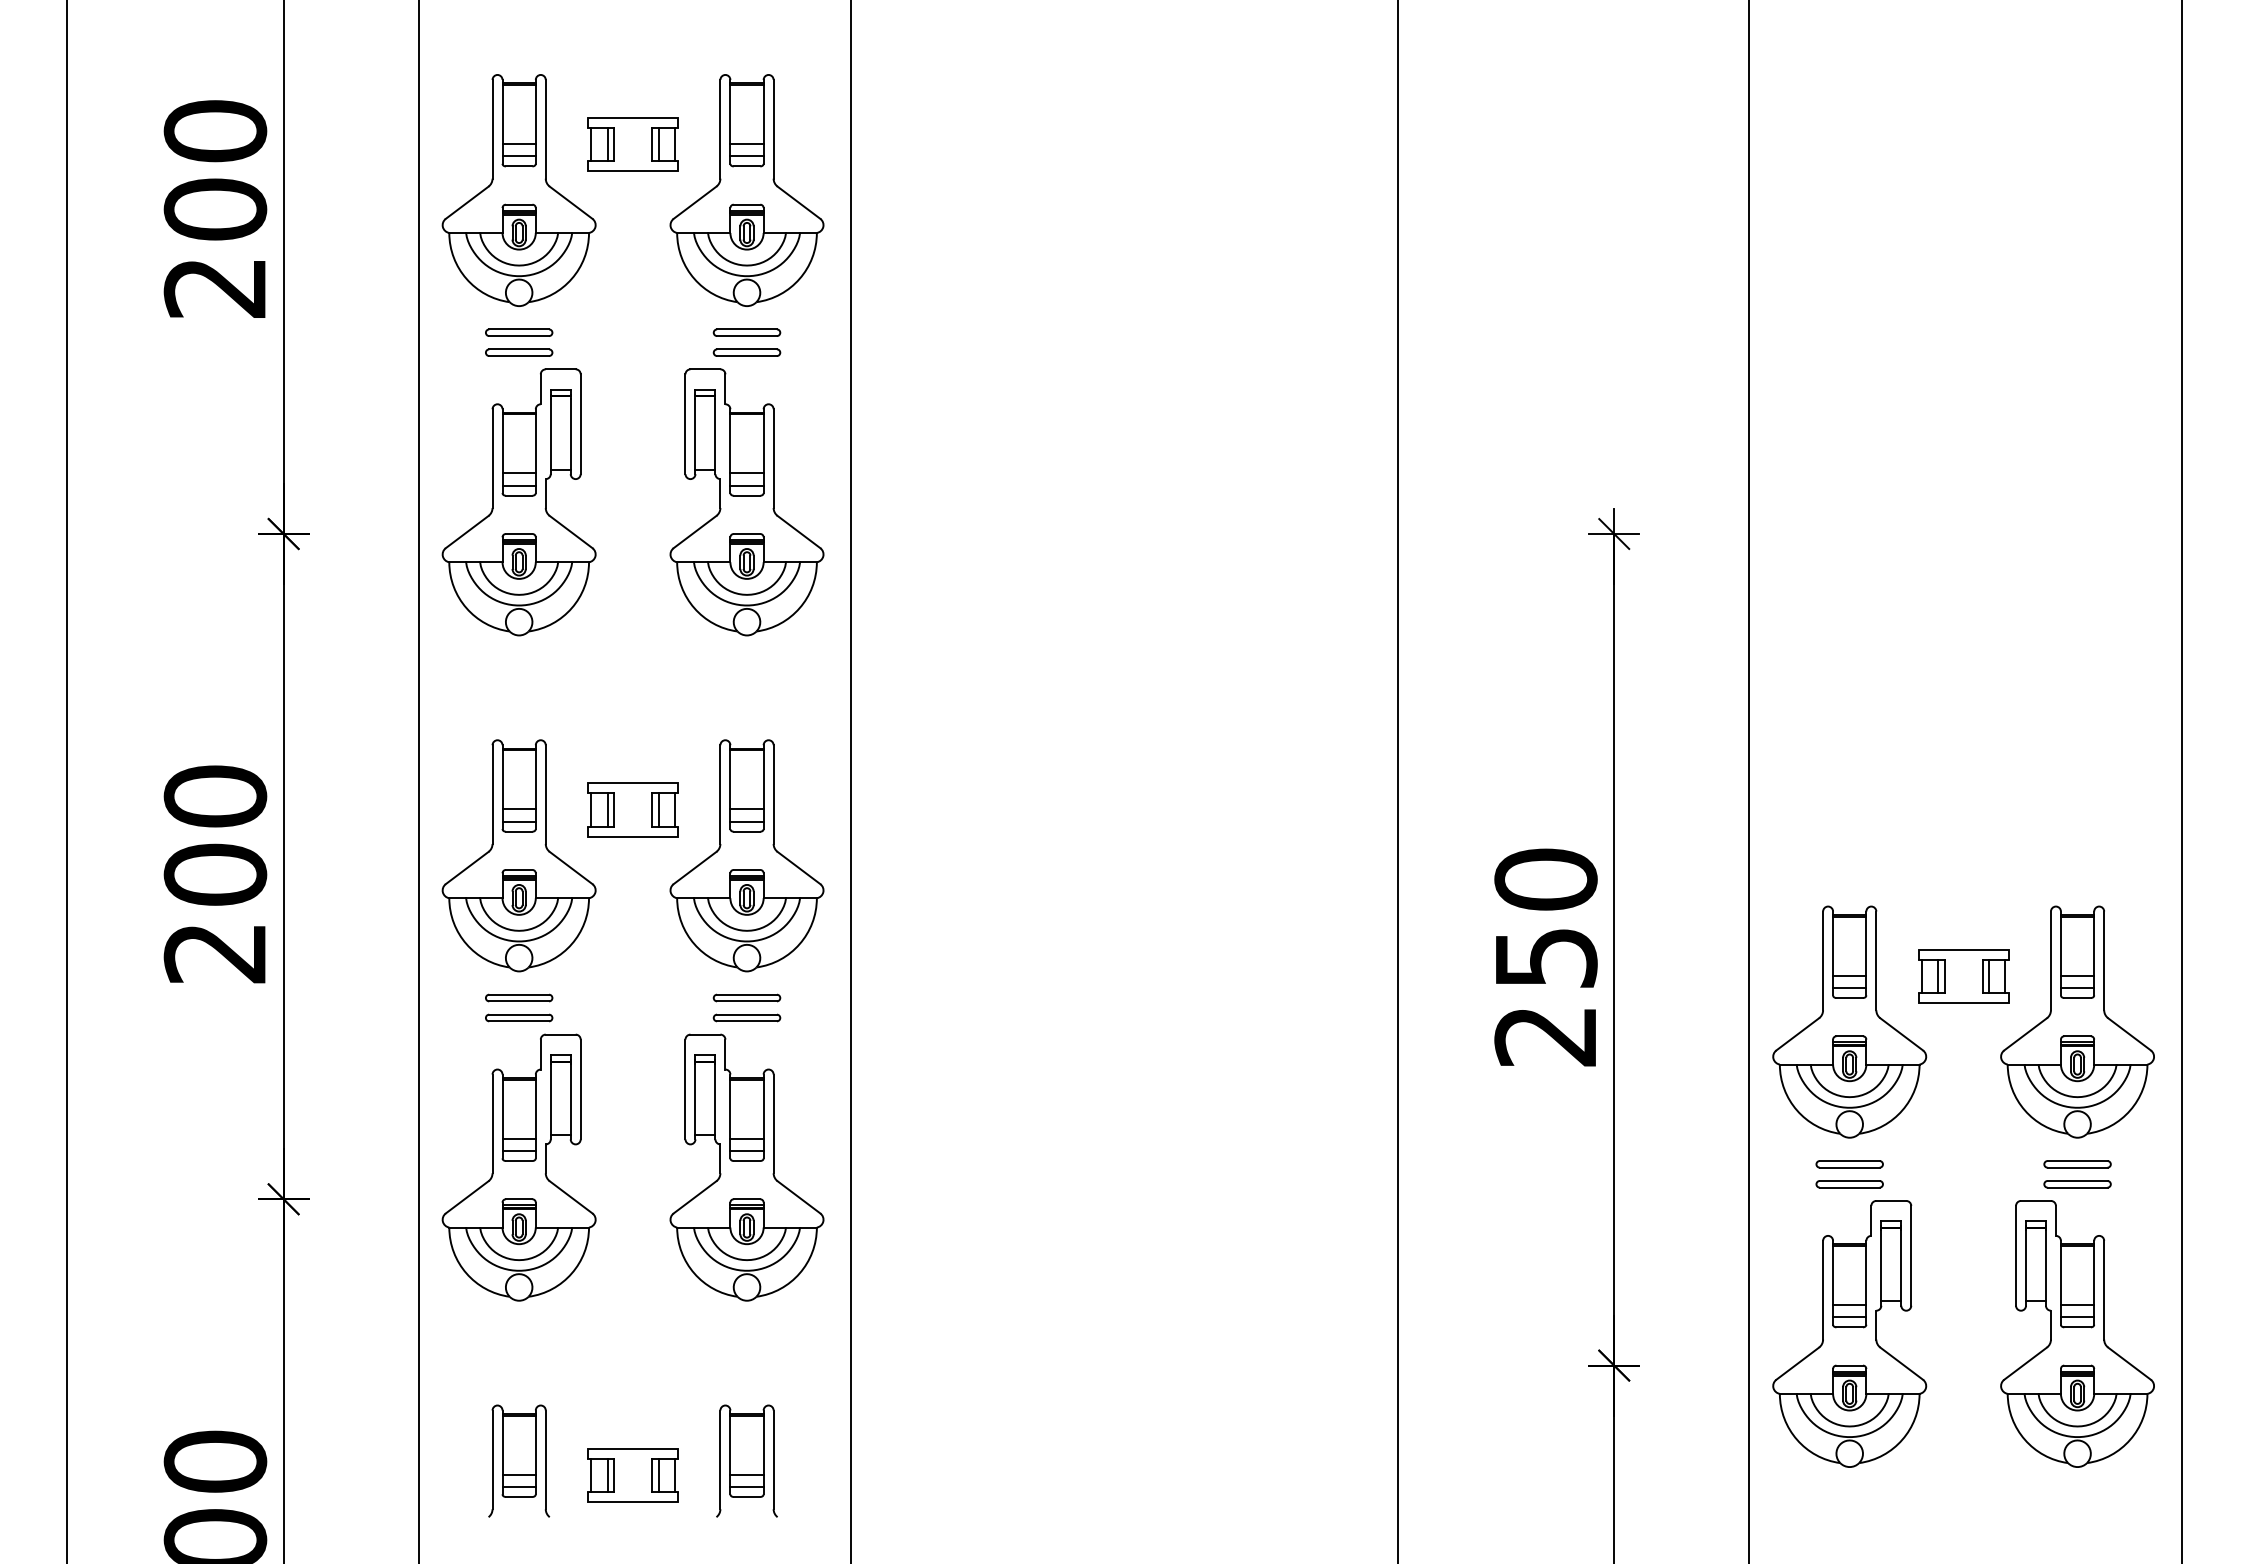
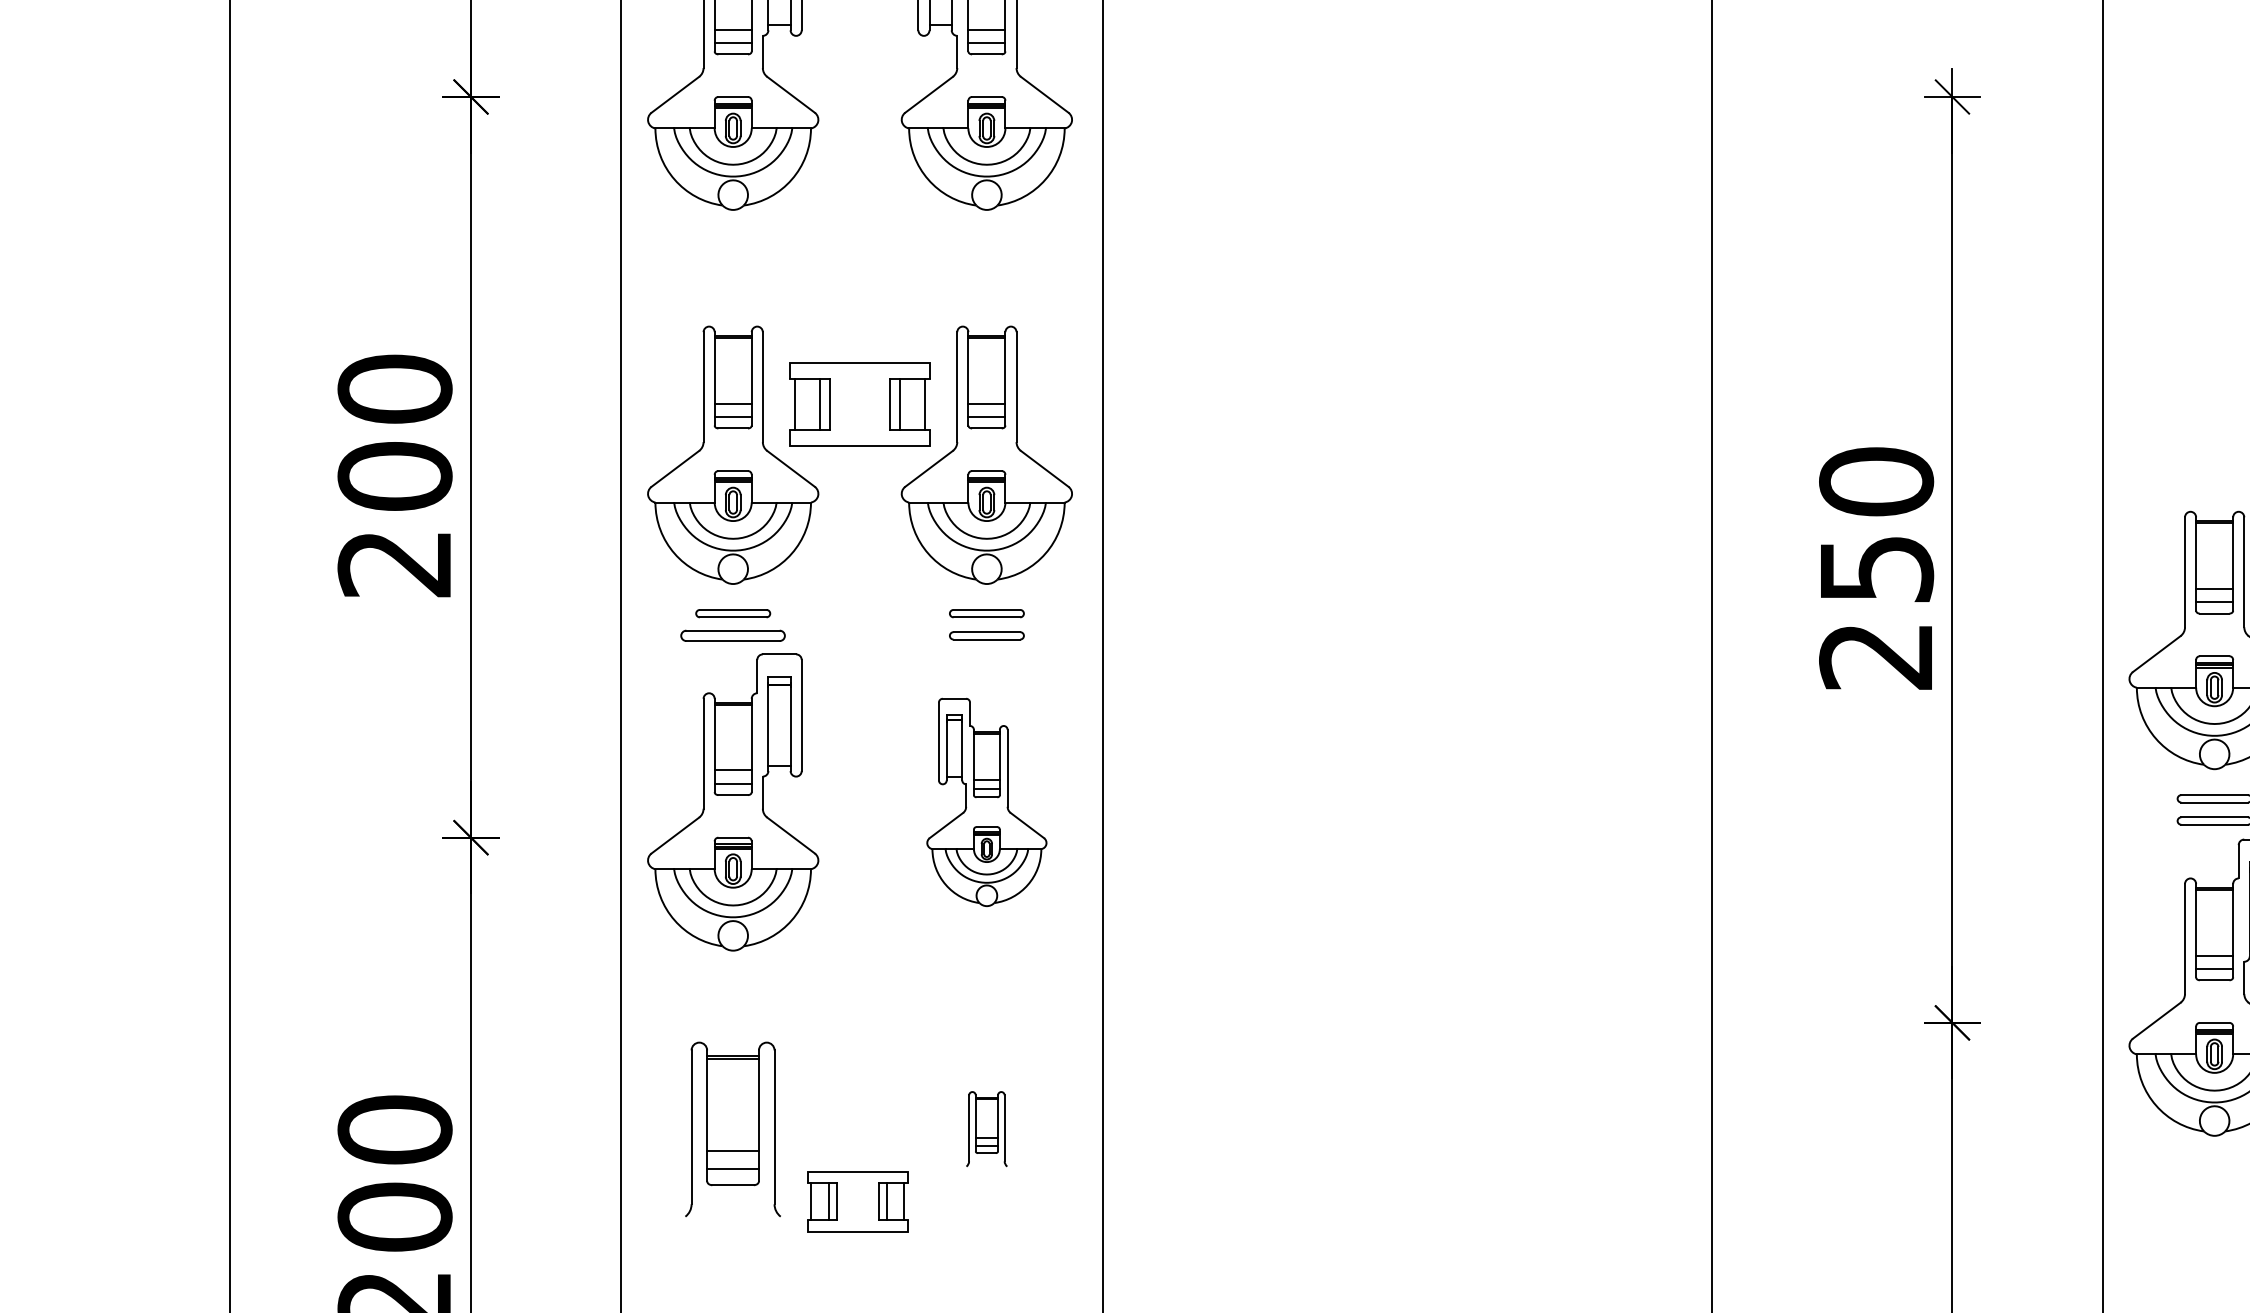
part: (632, 809) -> (859, 403), size x1.4
part: (519, 1017) -> (733, 635), size x1.4
part: (746, 1167) -> (986, 802), size x0.7
part: (519, 1460) -> (733, 1128), size x1.4
part: (746, 1460) -> (986, 1128), size x0.6
part: (632, 1475) -> (857, 1202), moved

